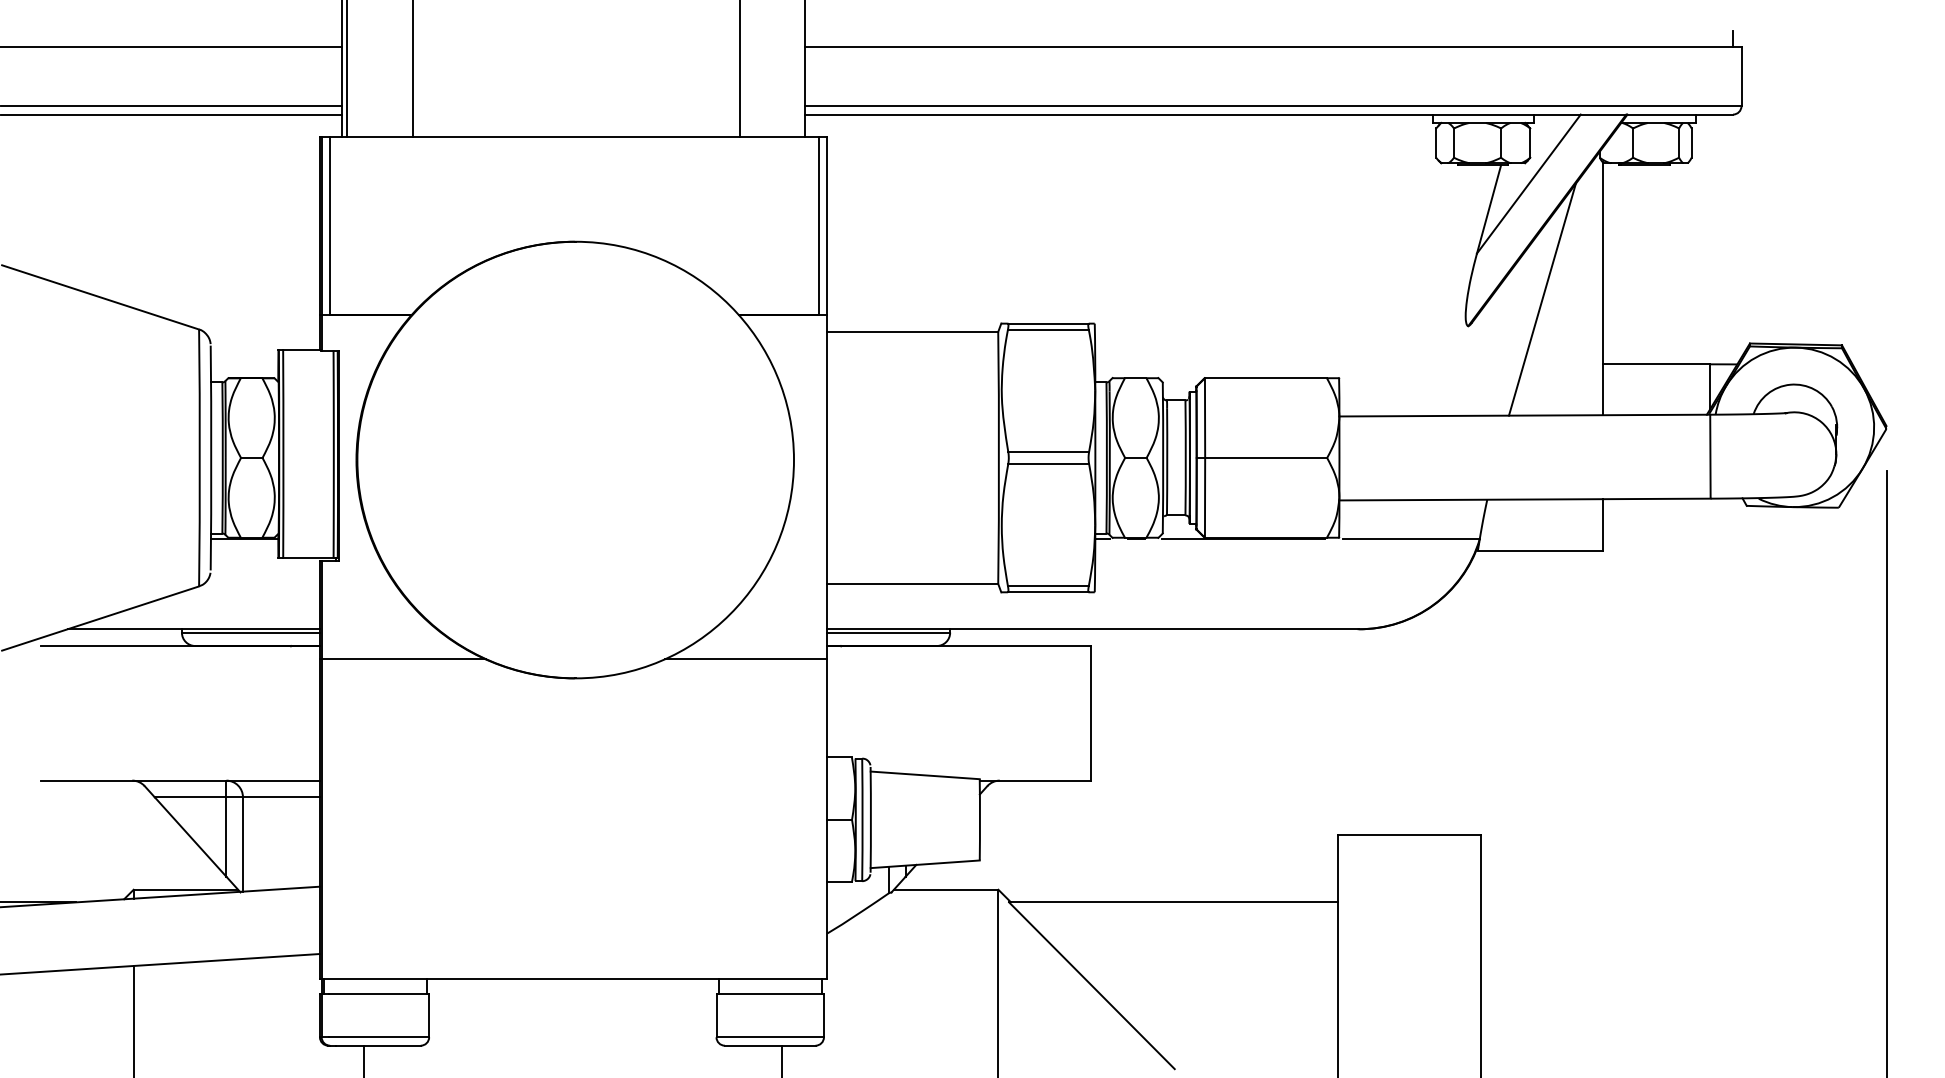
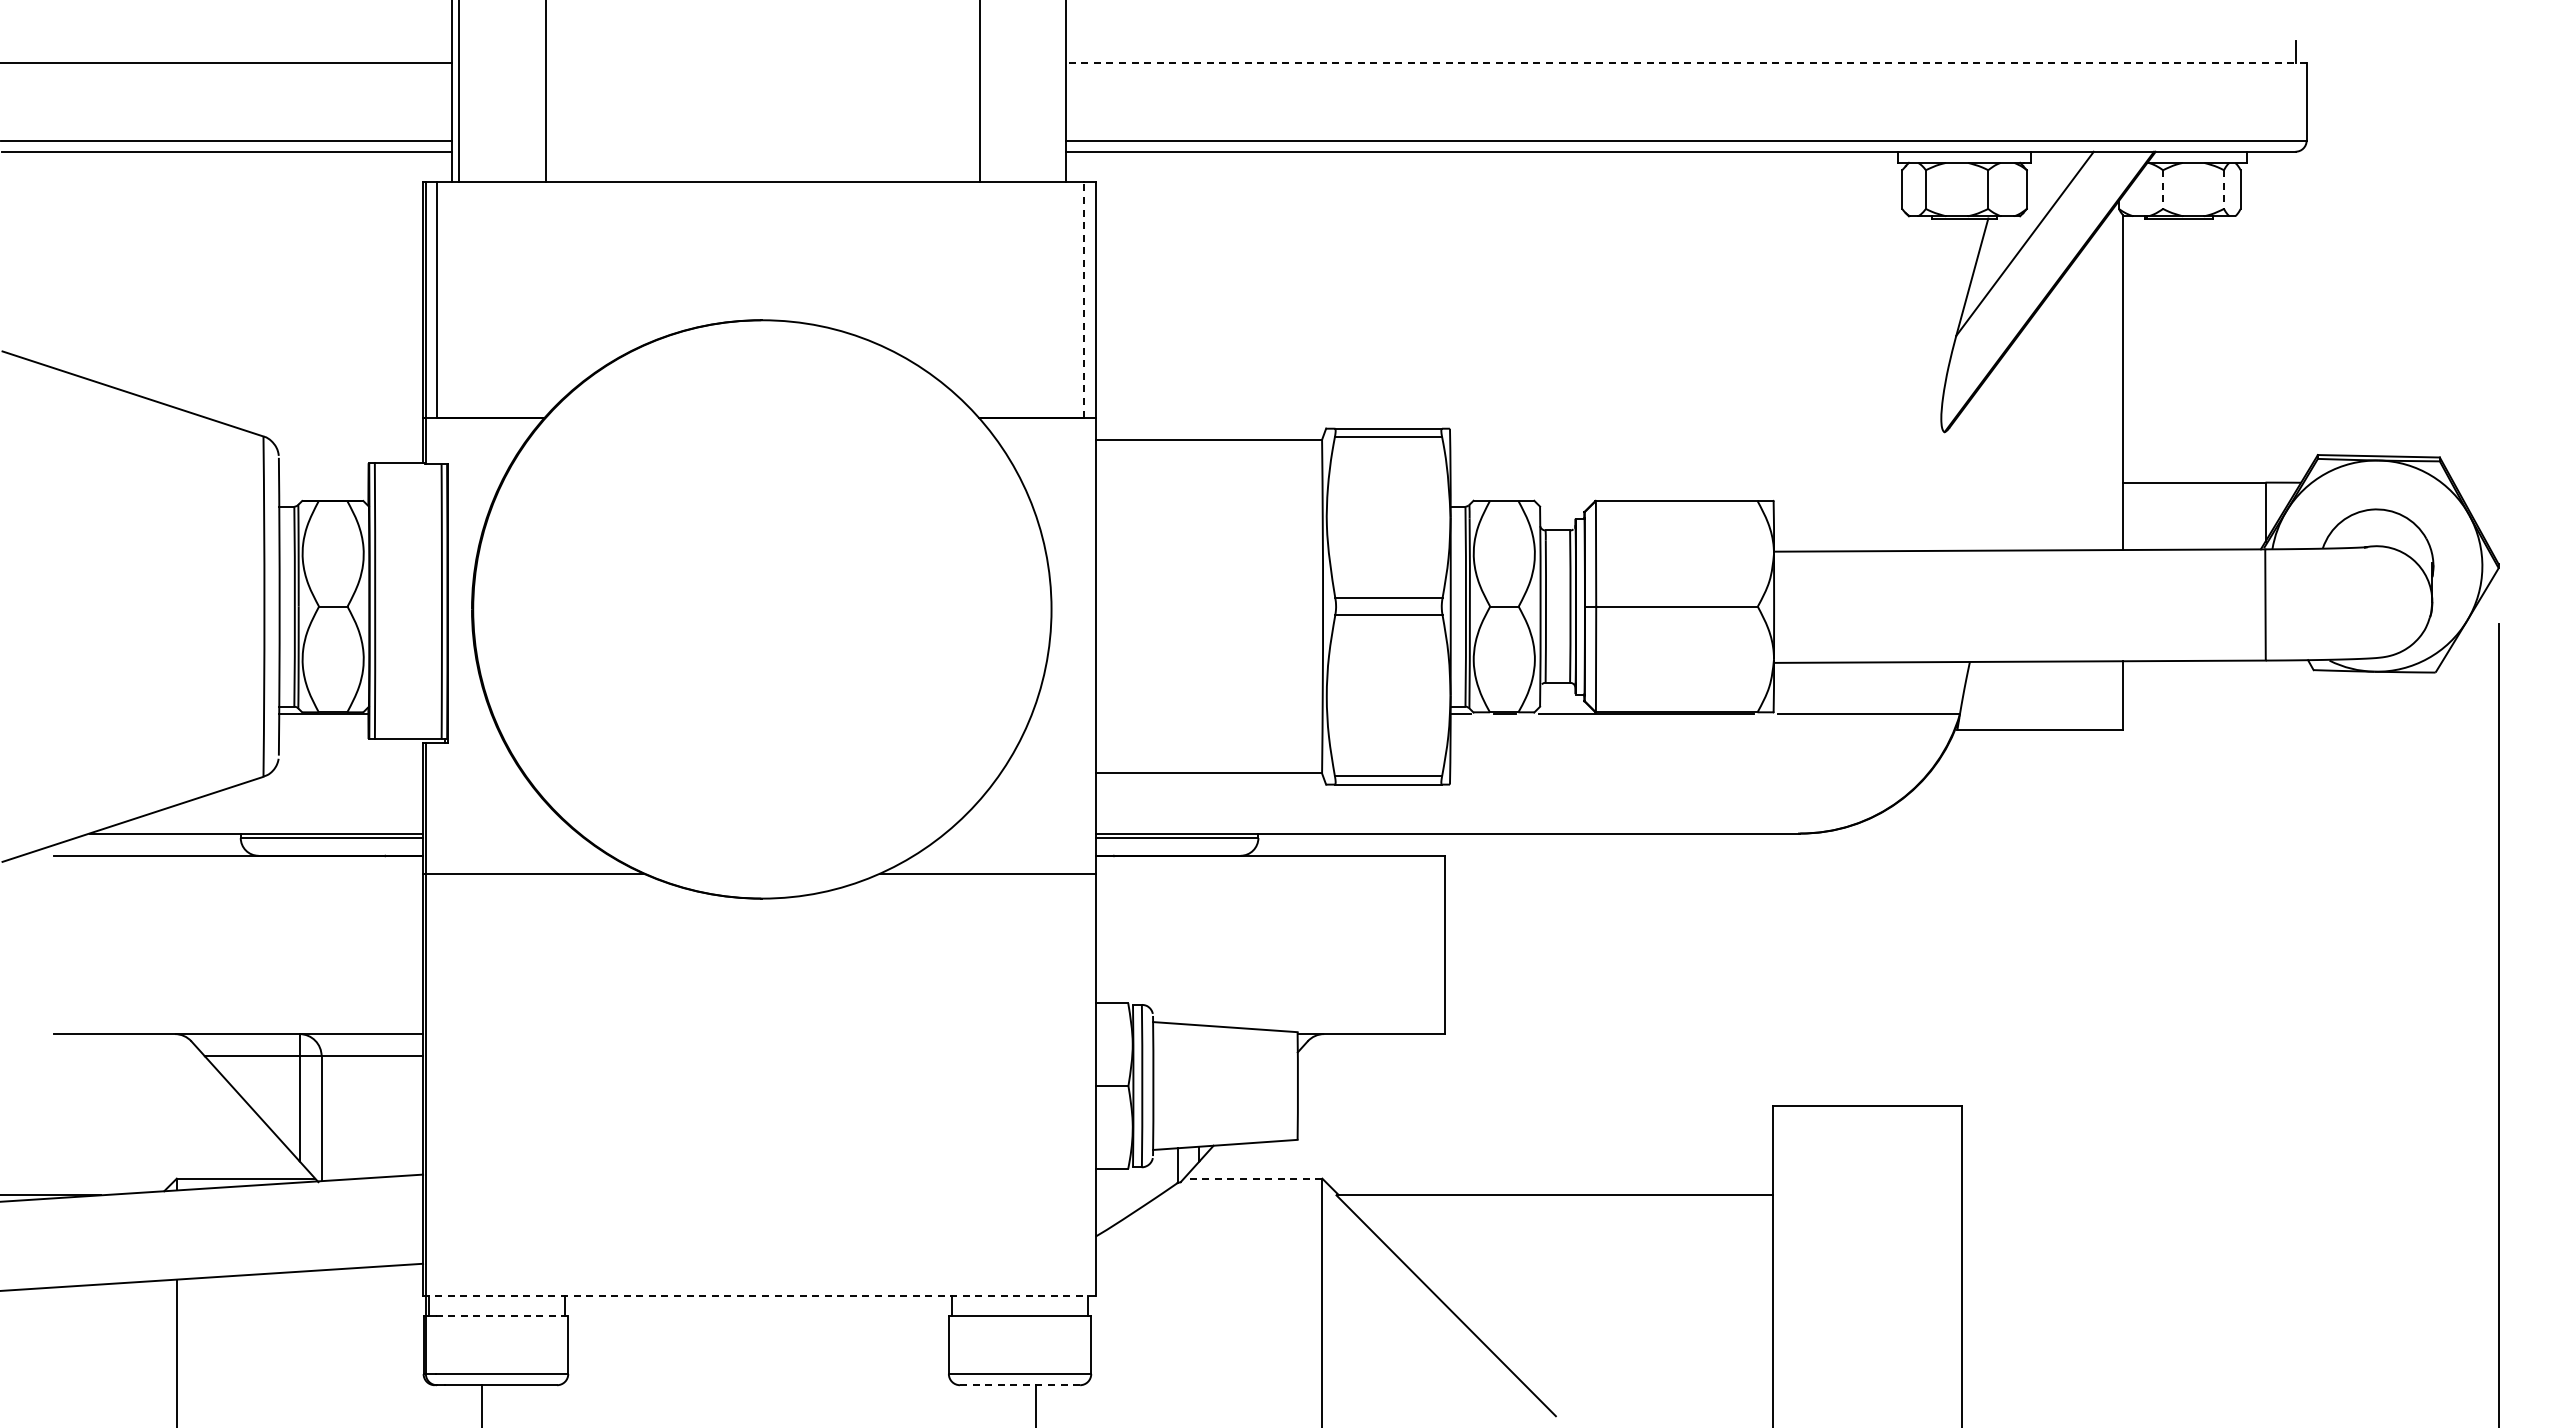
line: (1272, 47) -> (1685, 62), solid -> dashed
line: (1633, 143) -> (2163, 190), solid -> dashed
line: (1679, 143) -> (2224, 190), solid -> dashed
line: (818, 226) -> (1084, 299), solid -> dashed
line: (1542, 299) -> (2042, 396), removed
line: (945, 889) -> (1252, 1178), solid -> dashed
line: (574, 978) -> (760, 1296), solid -> dashed
line: (378, 993) -> (501, 1316), solid -> dashed
line: (769, 1045) -> (1019, 1385), solid -> dashed

